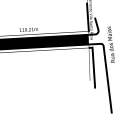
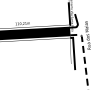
line: (106, 68) -> (84, 54), solid -> dashed

